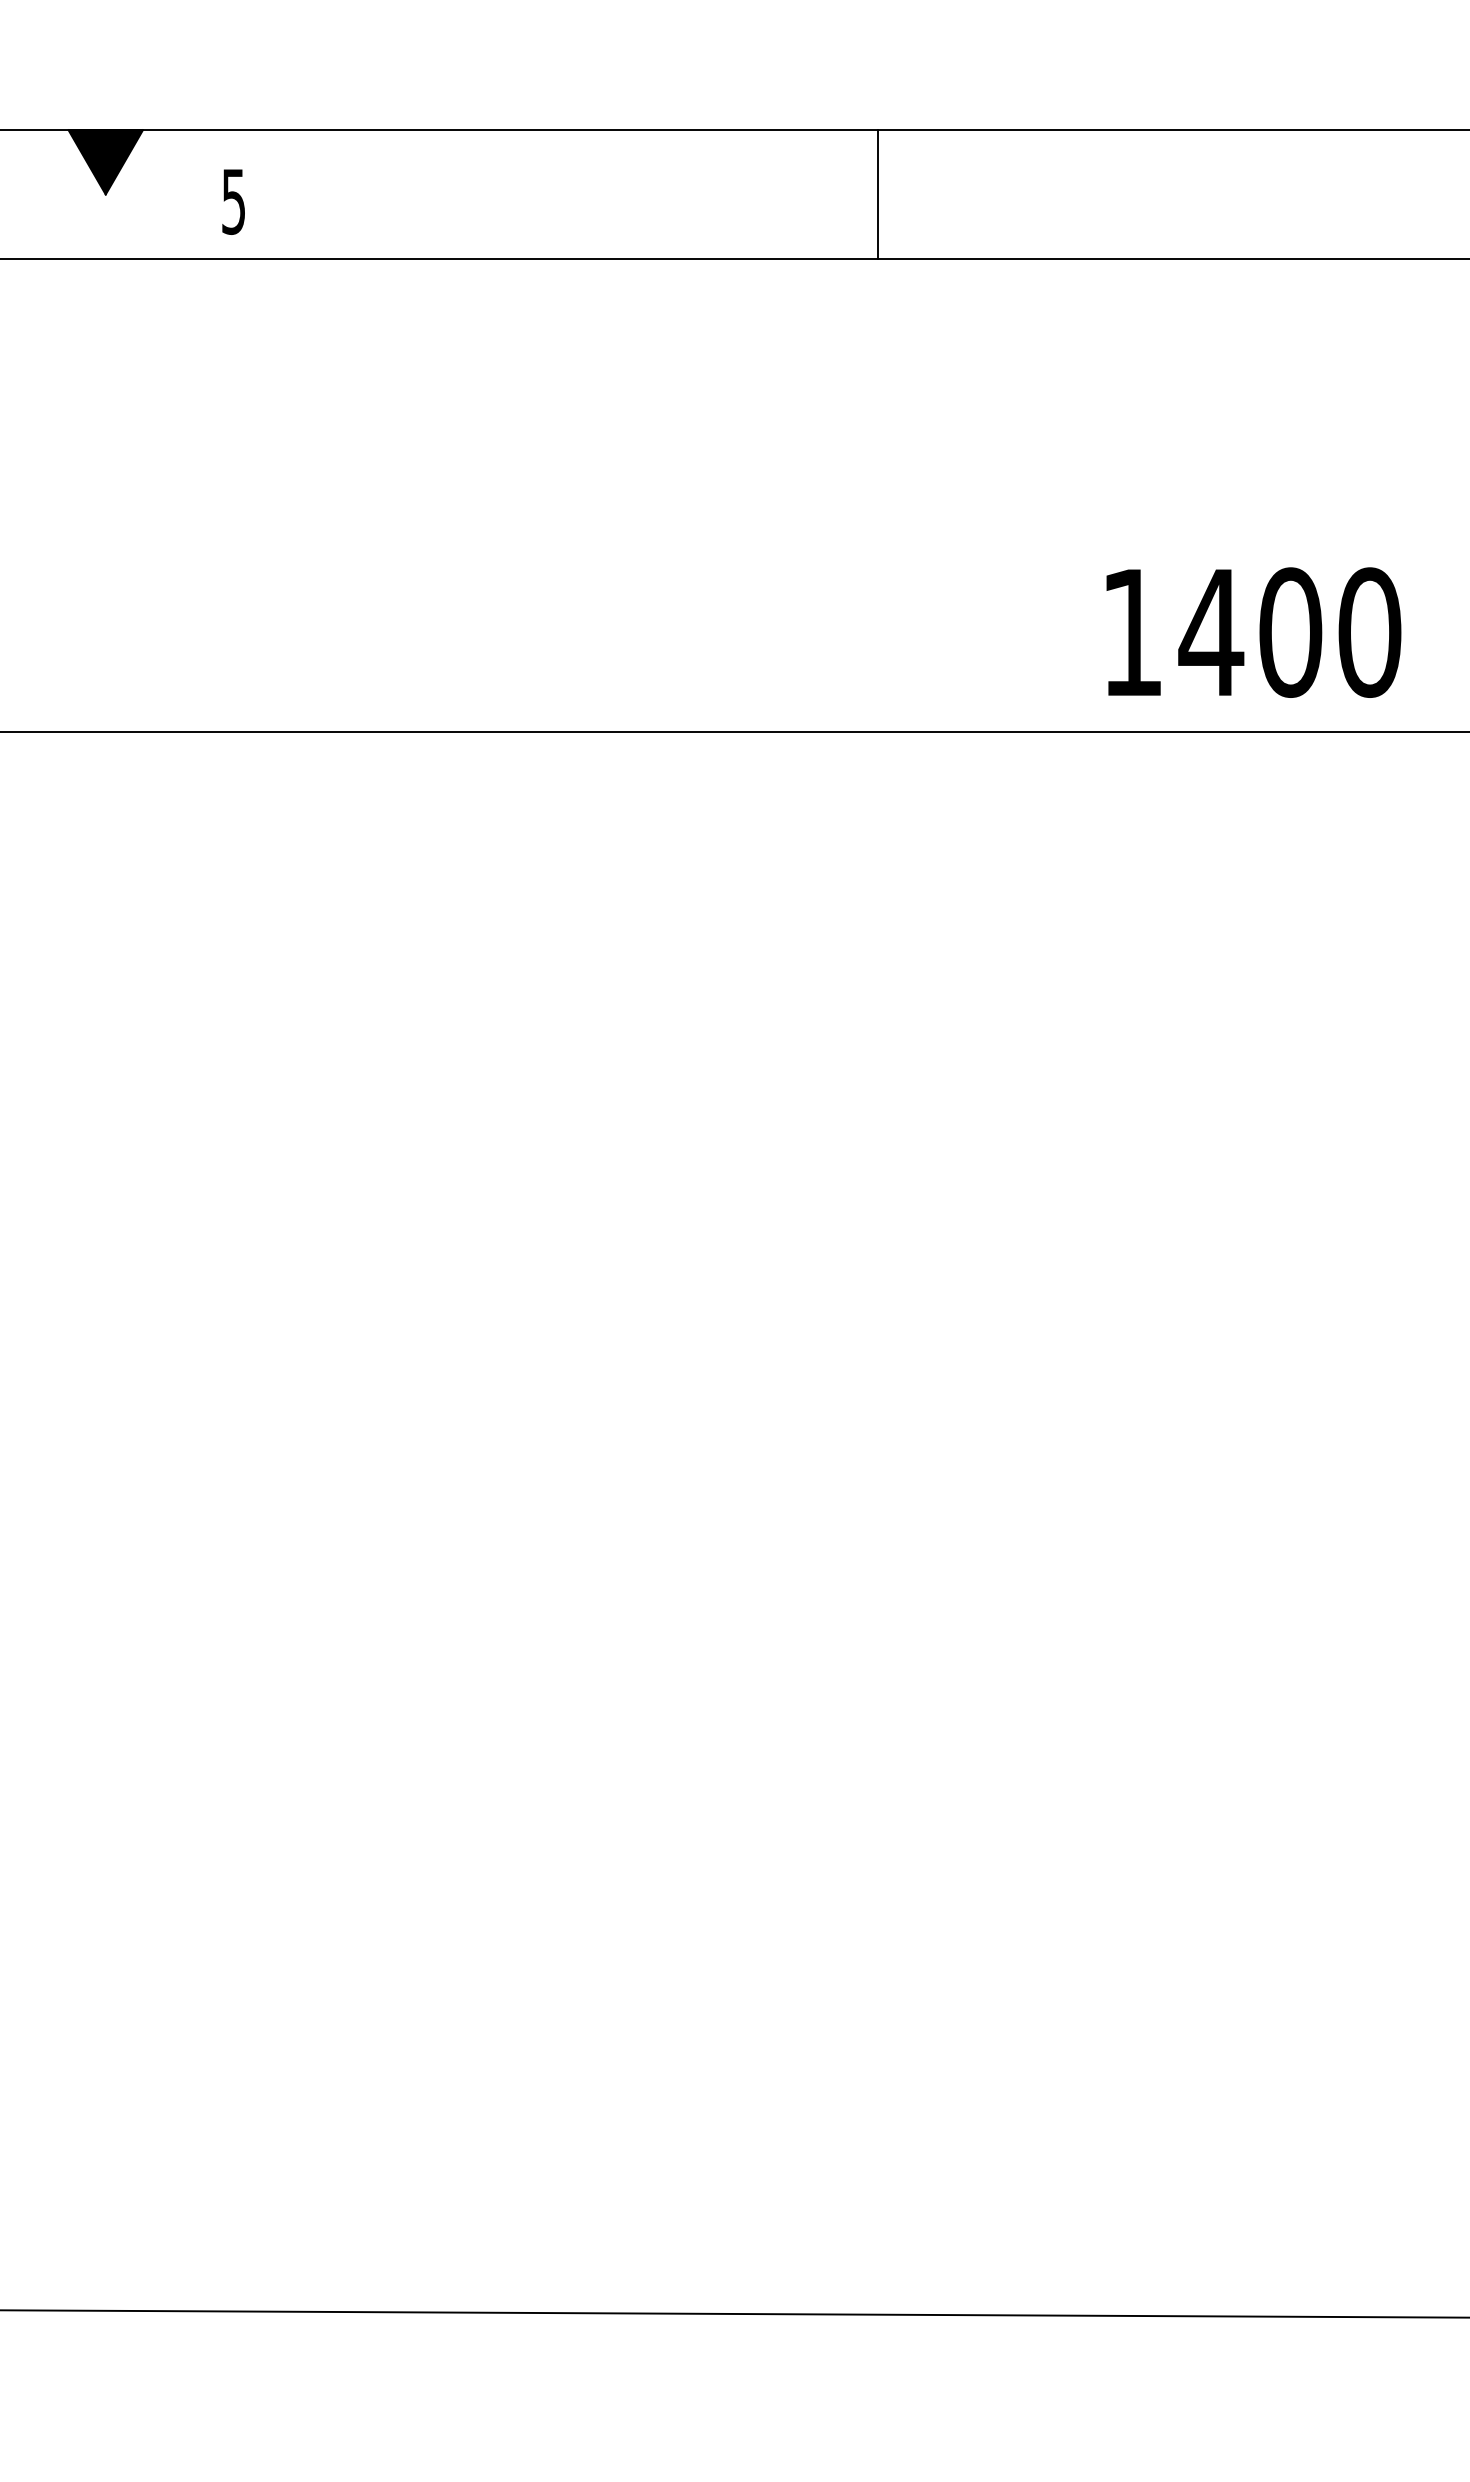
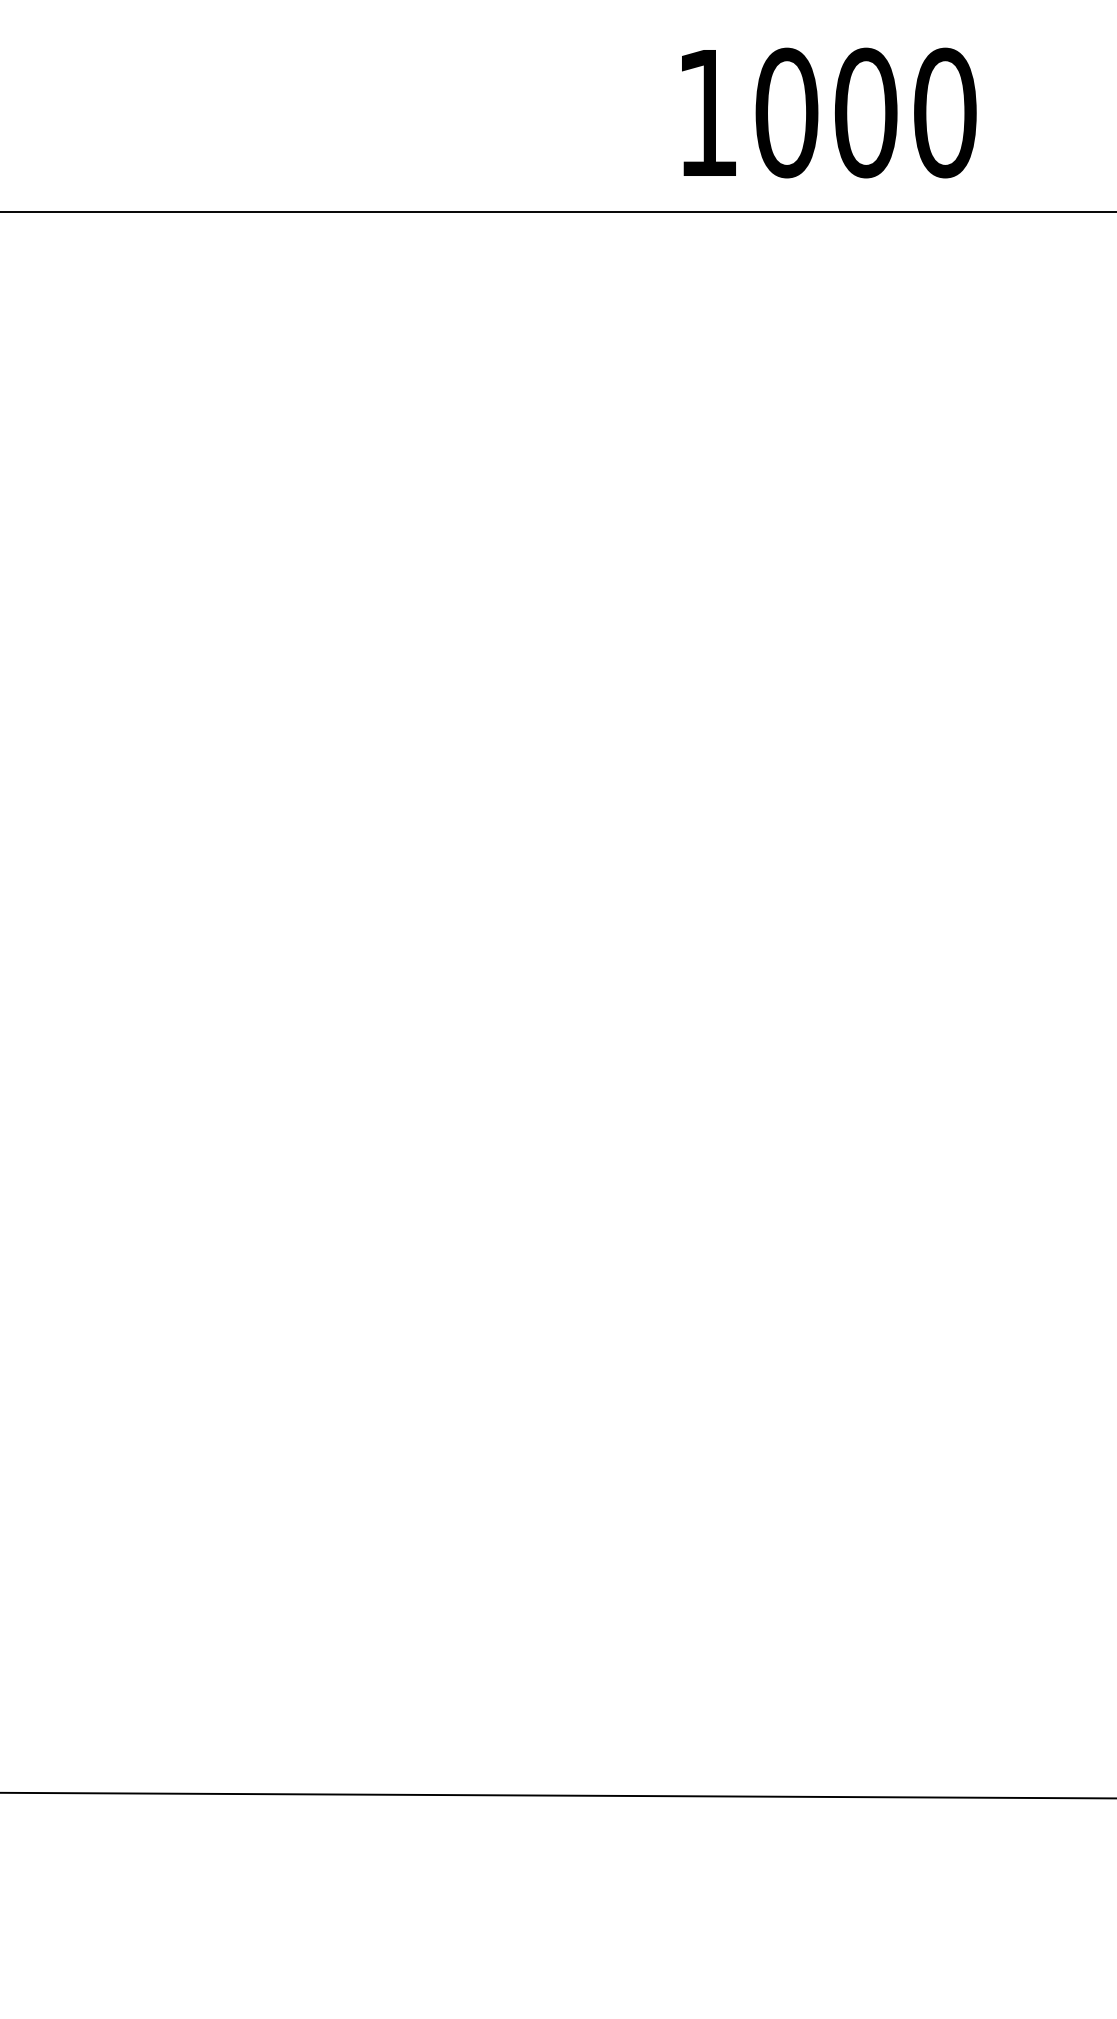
text: (1211, 632) -> (786, 112), 1400 -> 1000

